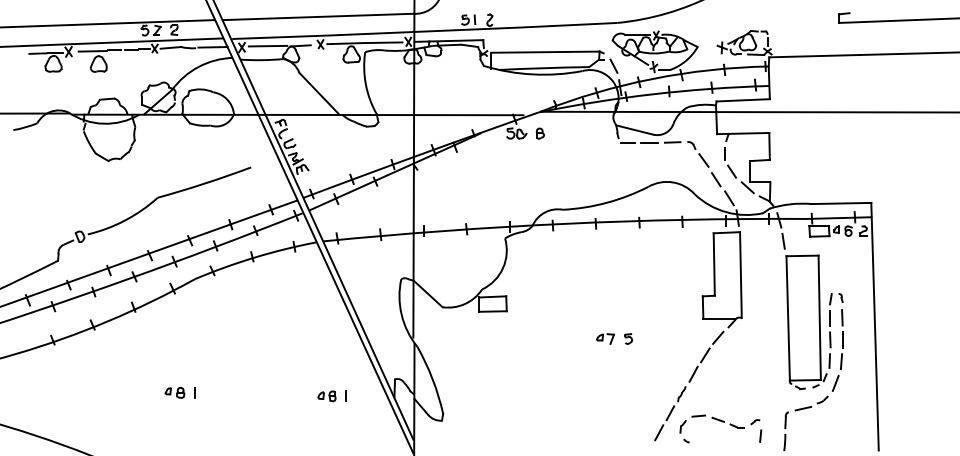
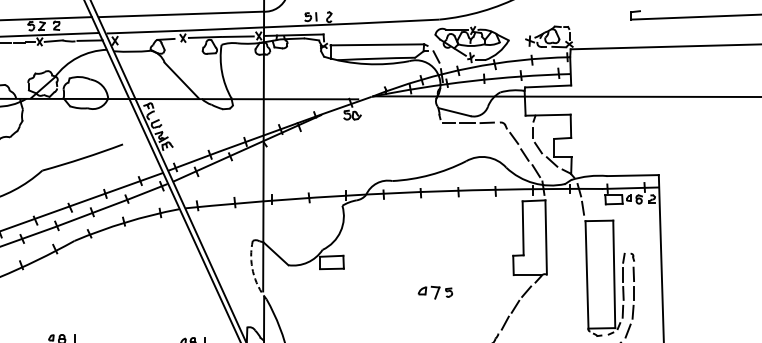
line: (267, 45) -> (137, 39), removed
part: (539, 133) -> (372, 115), removed
arc: (401, 314) -> (252, 271), solid -> dashed
part: (605, 338) -> (429, 292), size x1.4

